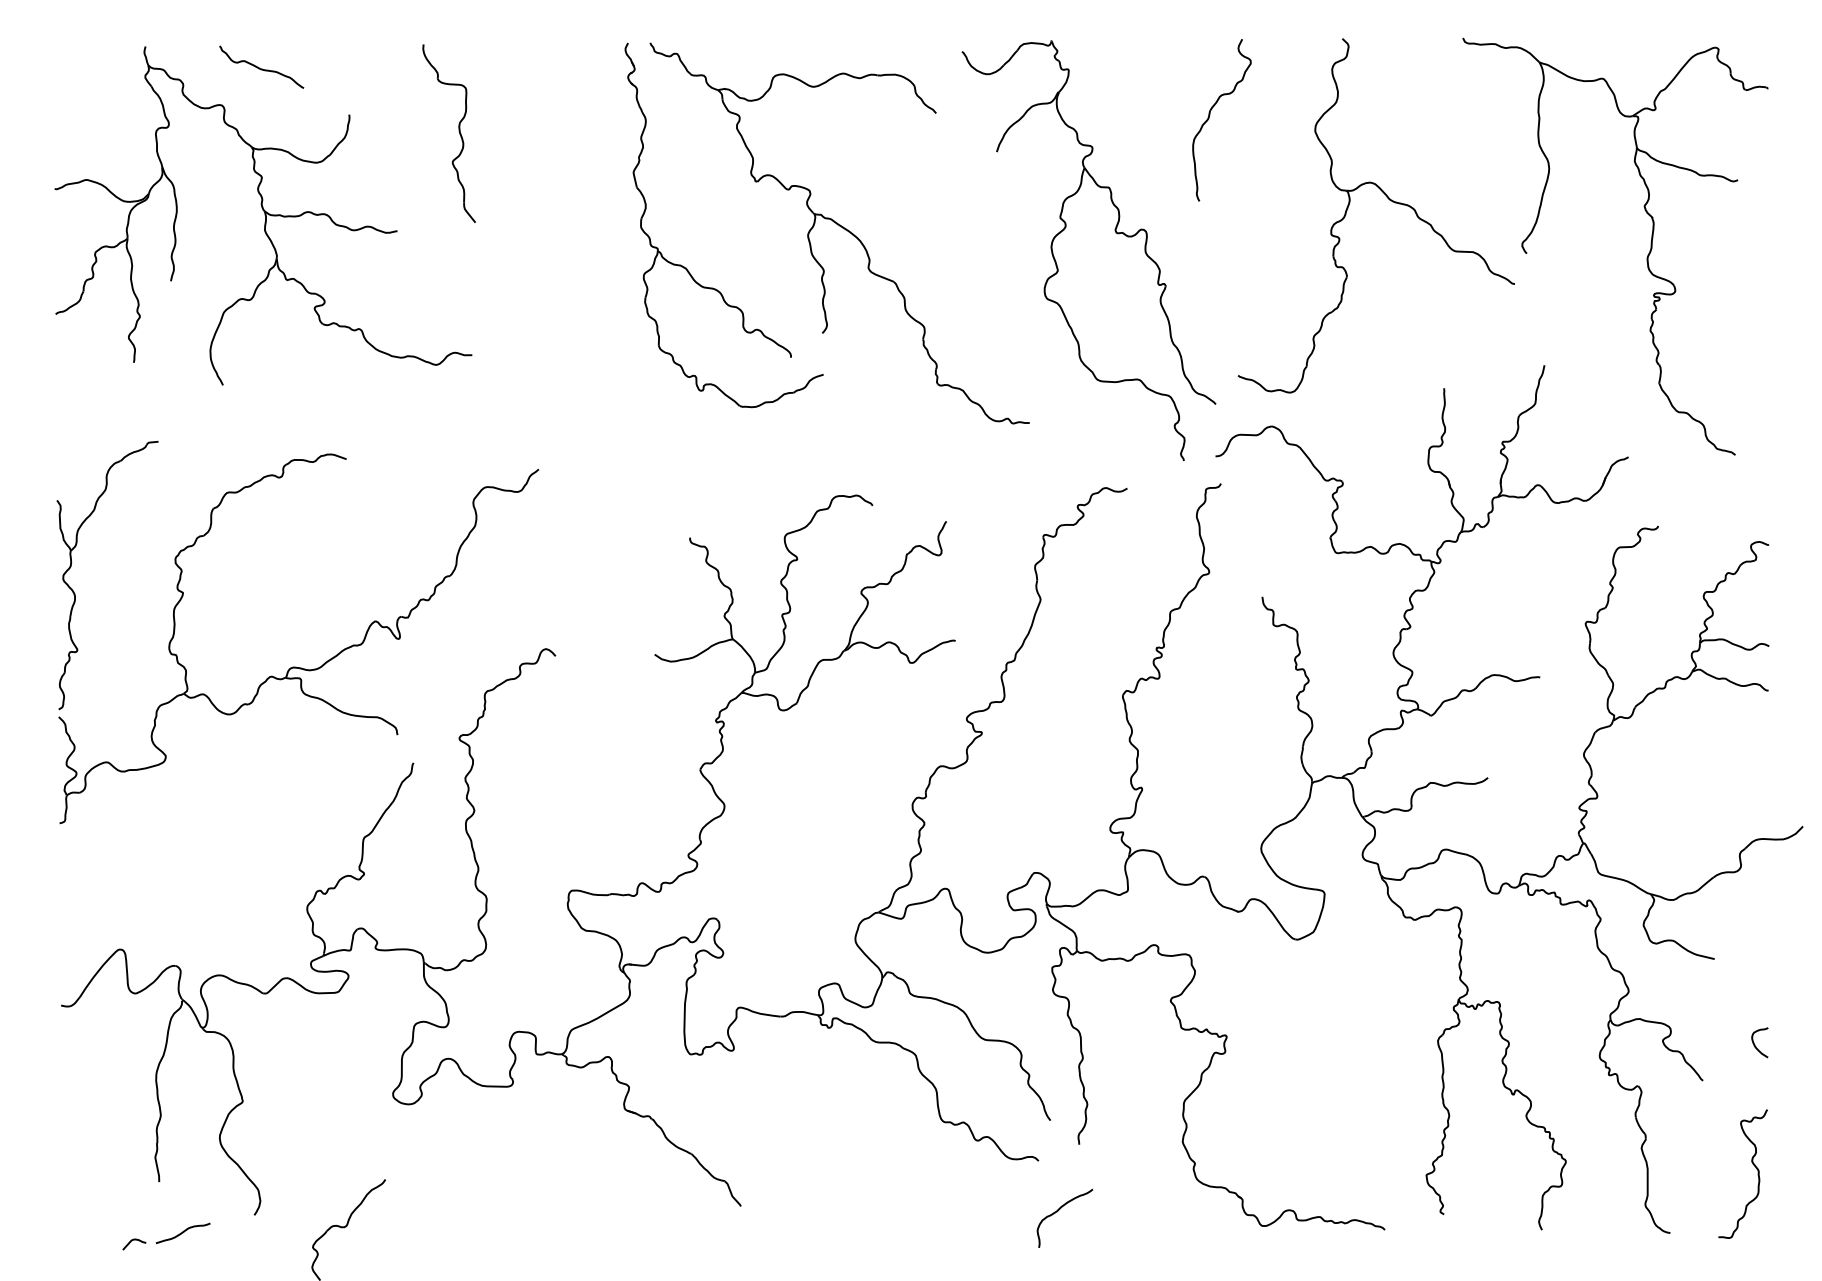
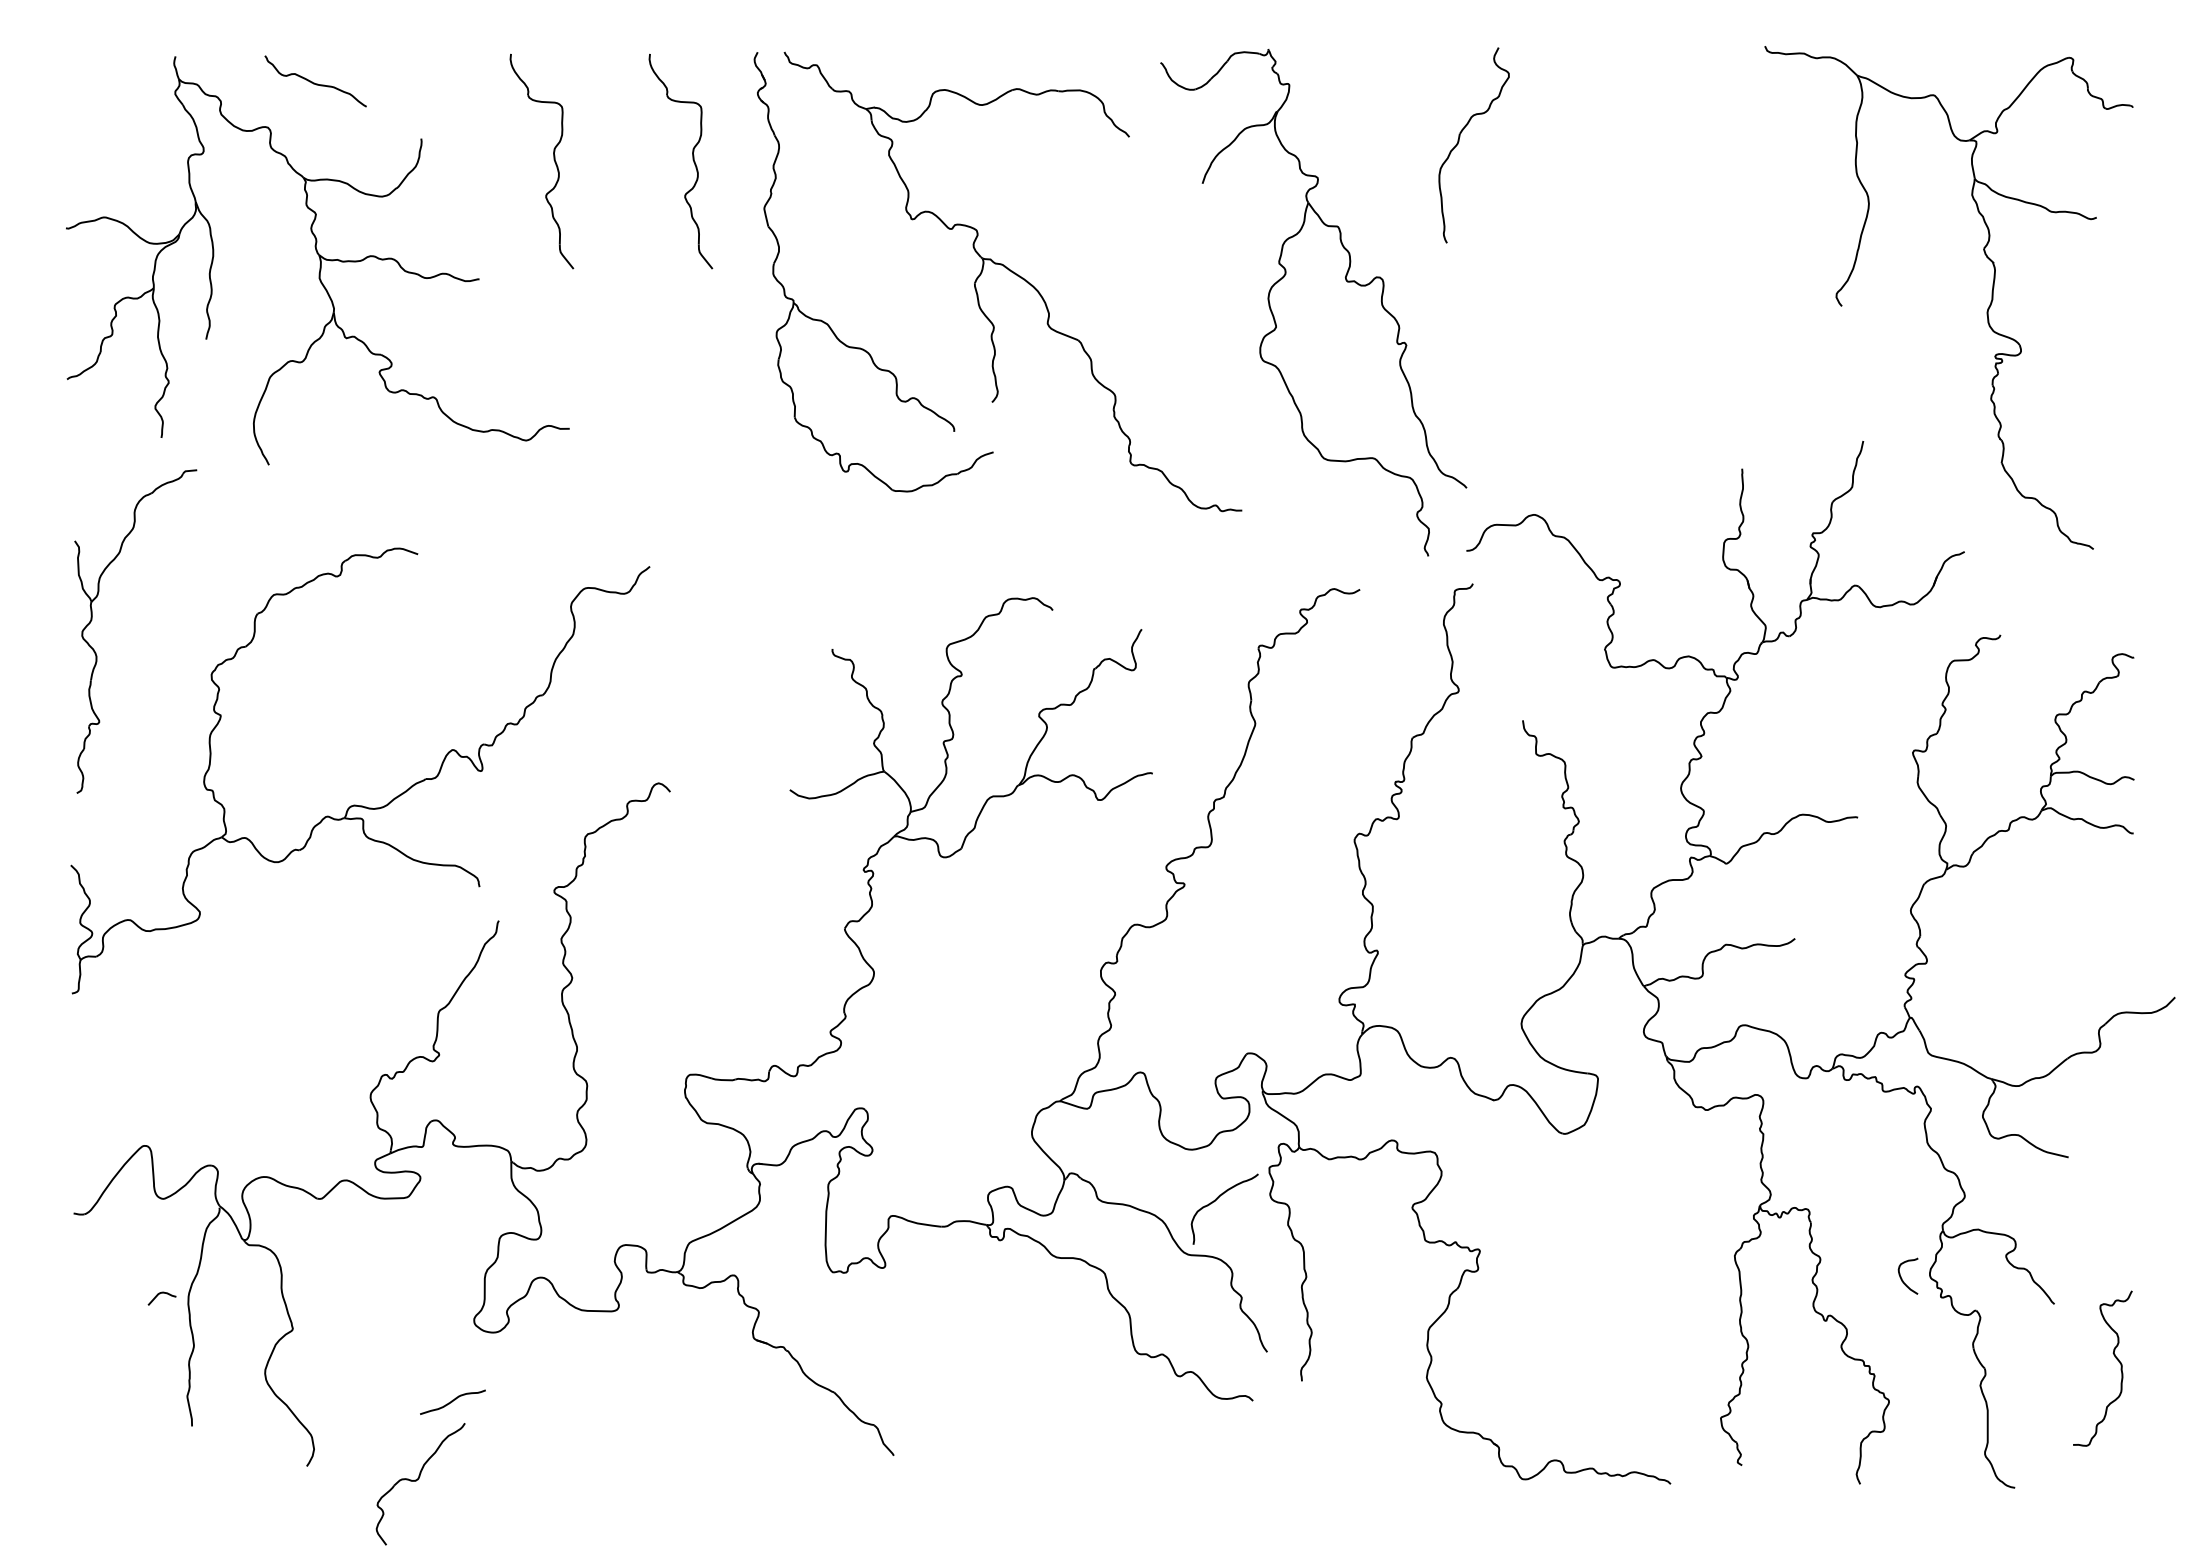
part: (574, 132) -> (692, 160), added
part: (1388, 199) -> (1675, 241), removed
part: (75, 592) -> (96, 652), moved
curve: (1755, 1044) -> (1902, 1278), moved
curve: (1753, 1165) -> (2115, 1358), moved
curve: (1058, 1211) -> (1216, 1200), moved
curve: (182, 1232) -> (452, 1401), moved
curve: (133, 1241) -> (160, 1294), moved

